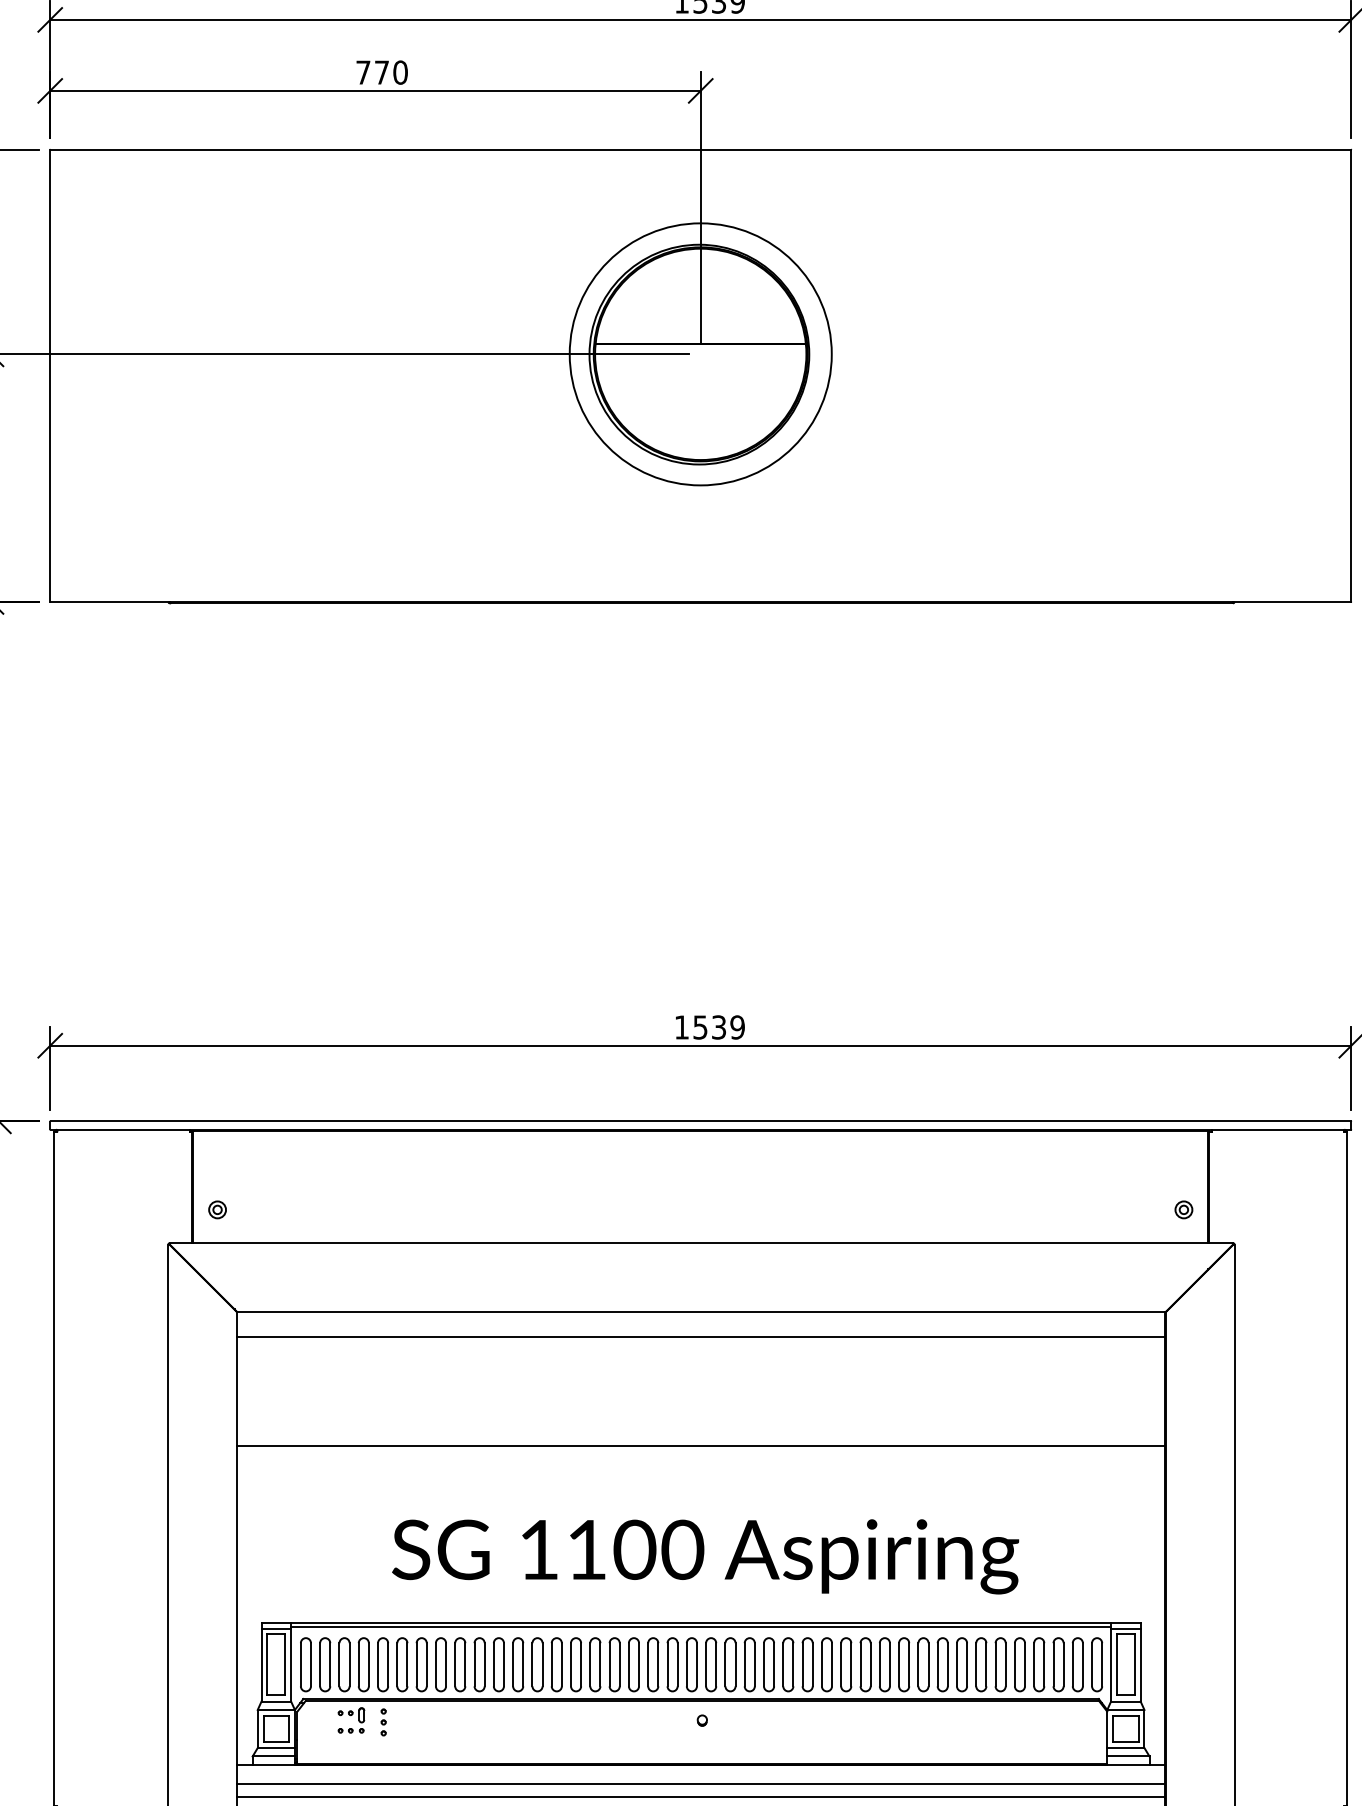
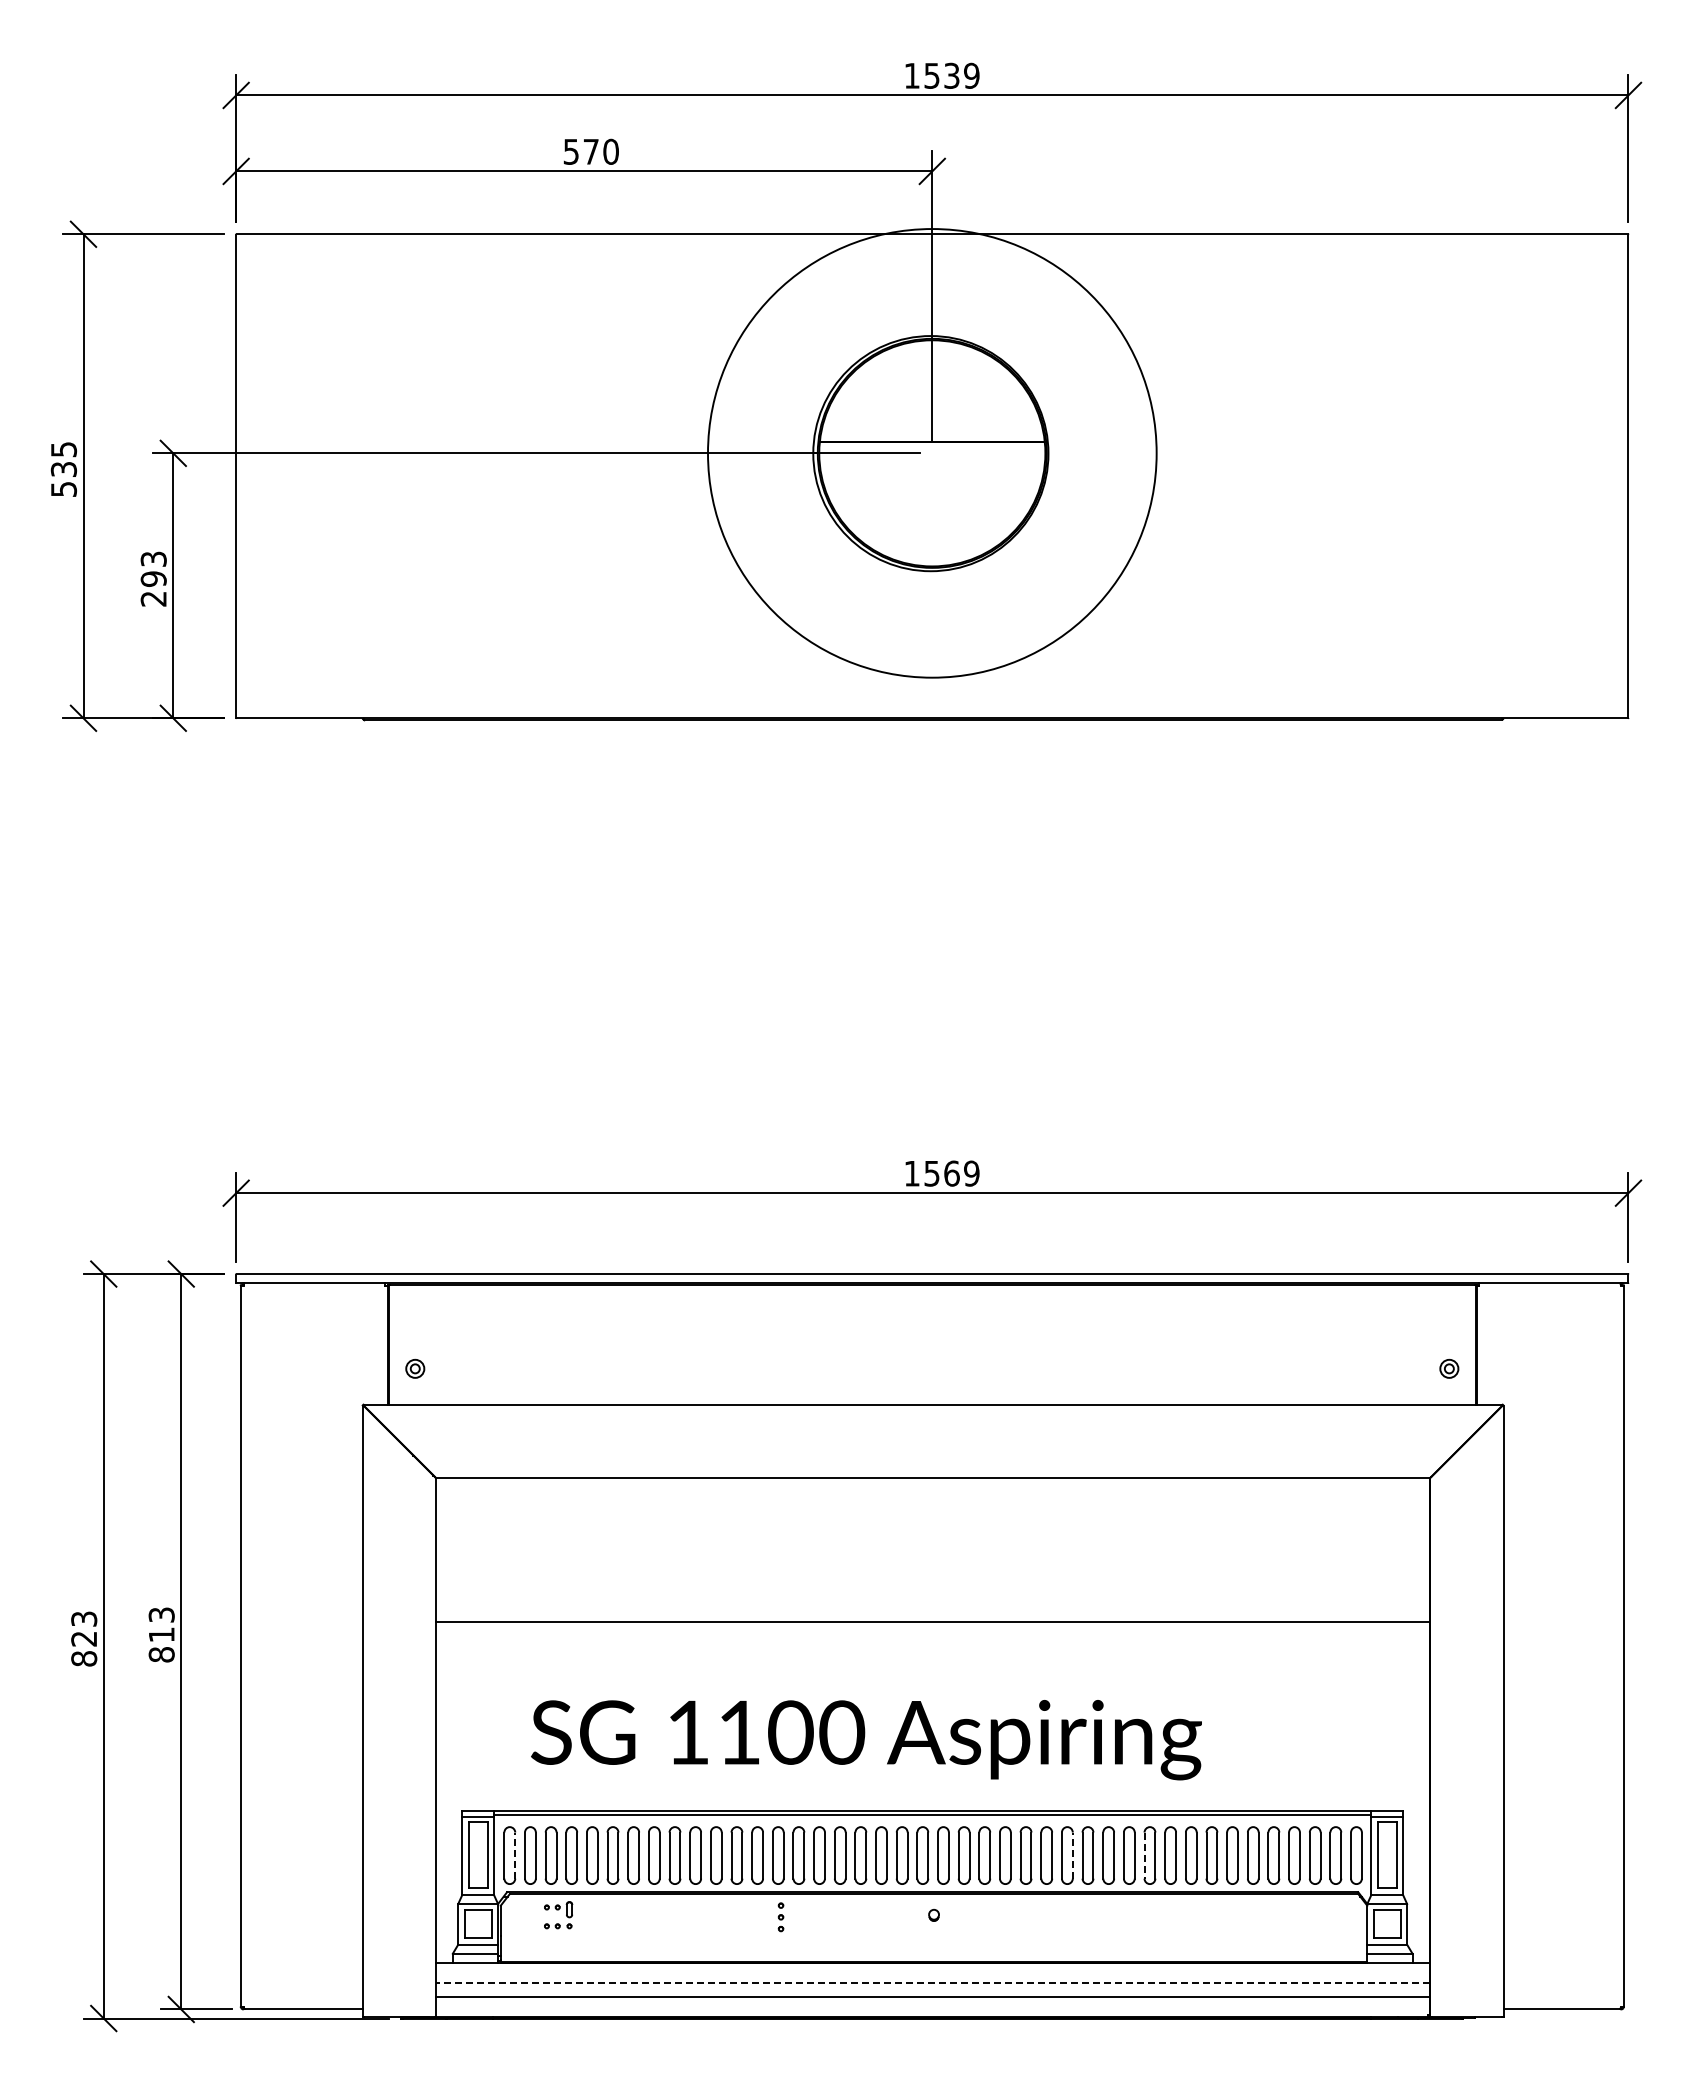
text: (362, 72) -> (570, 151), 770 -> 570
circle: (700, 354) -> (932, 453), size x1.6
text: (718, 1027) -> (951, 1173), 1539 -> 1569
line: (700, 1336) -> (932, 1504), removed
text: (705, 1557) -> (866, 1740), moved
line: (311, 1664) -> (515, 1855), solid -> dashed
line: (831, 1664) -> (1072, 1855), solid -> dashed
line: (899, 1665) -> (1144, 1856), solid -> dashed
part: (383, 1722) -> (780, 1917), moved
line: (700, 1783) -> (932, 1982), solid -> dashed

